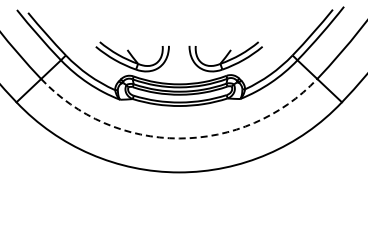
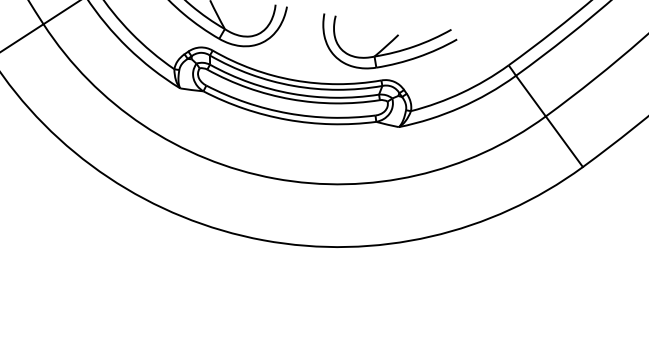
arc: (179, 138) -> (275, 178), dashed -> solid

